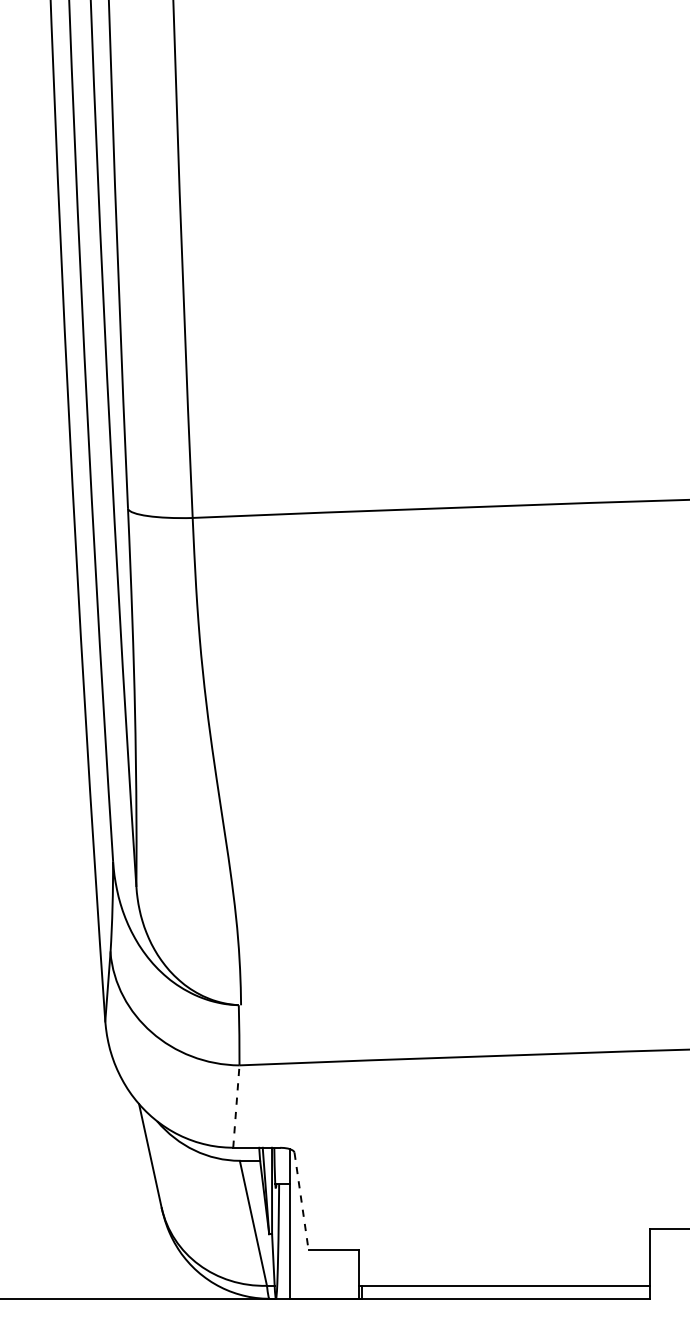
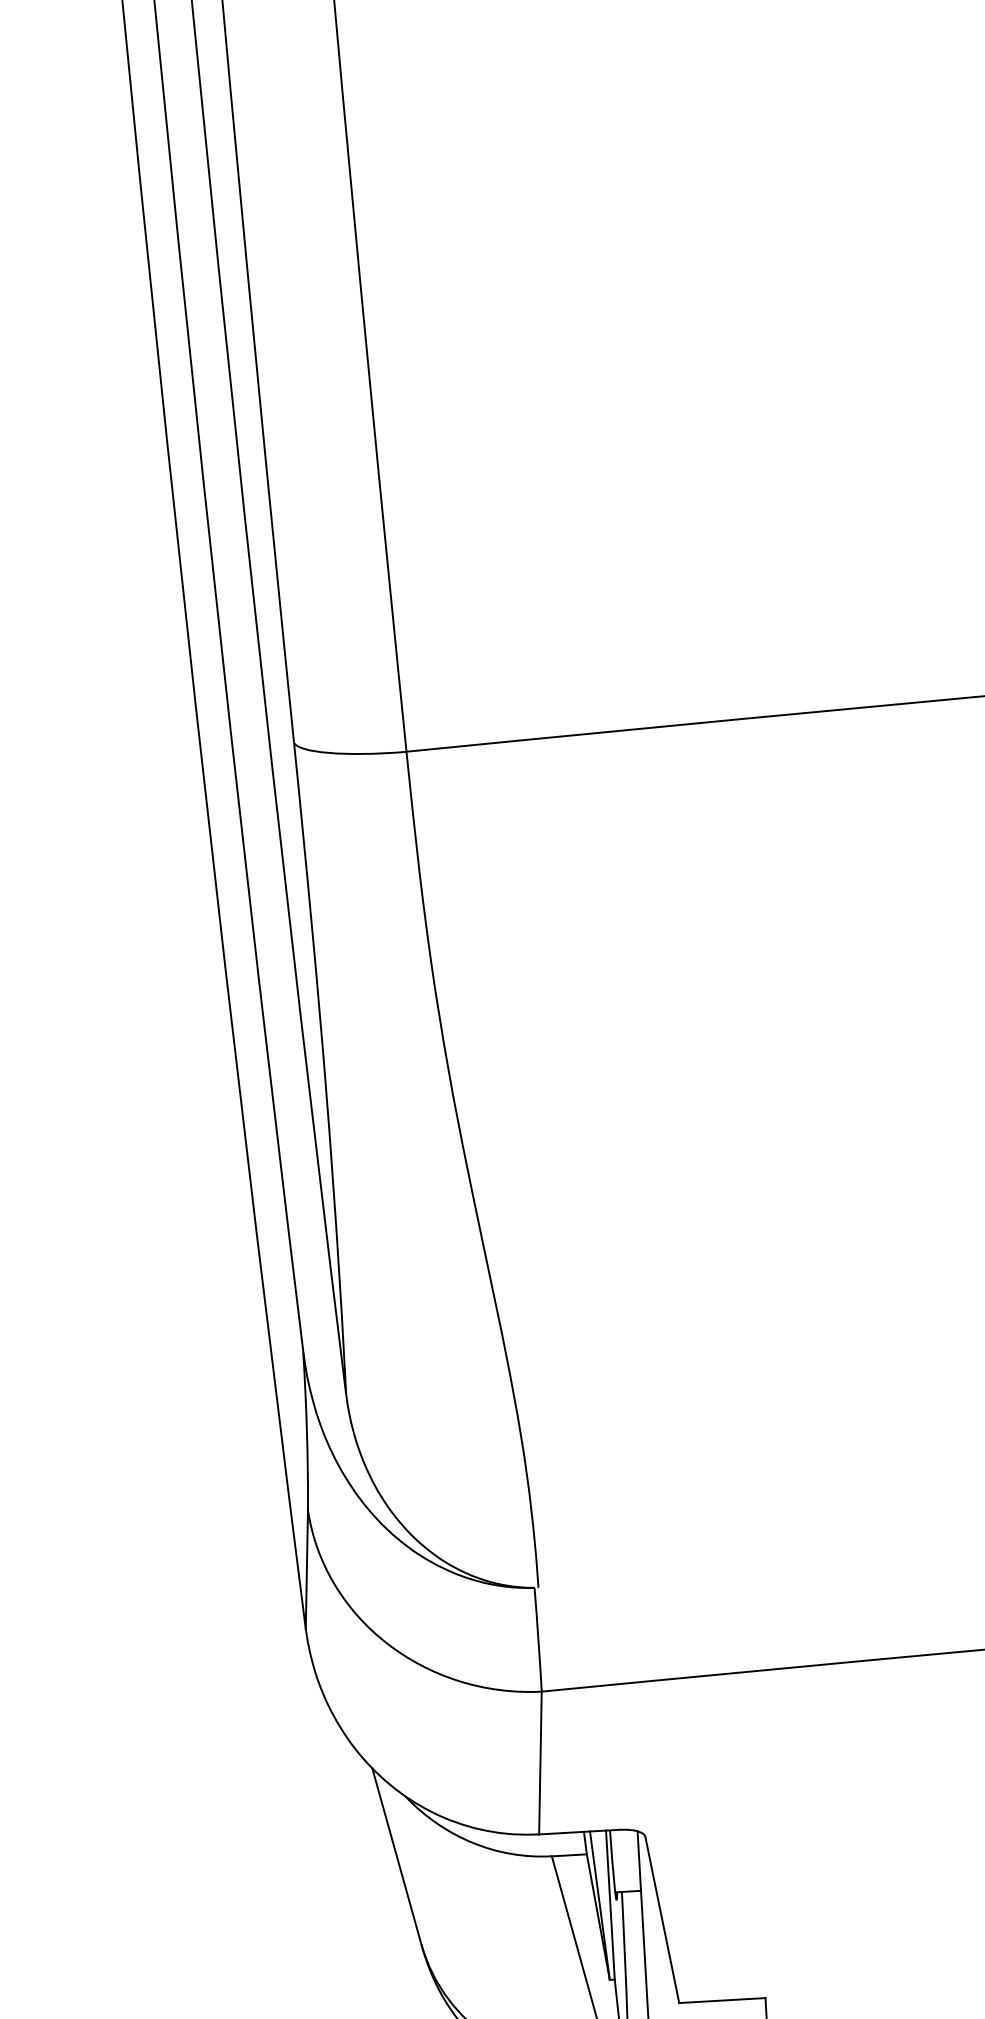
line: (236, 1106) -> (540, 1762), dashed -> solid
line: (301, 1201) -> (662, 1920), dashed -> solid

